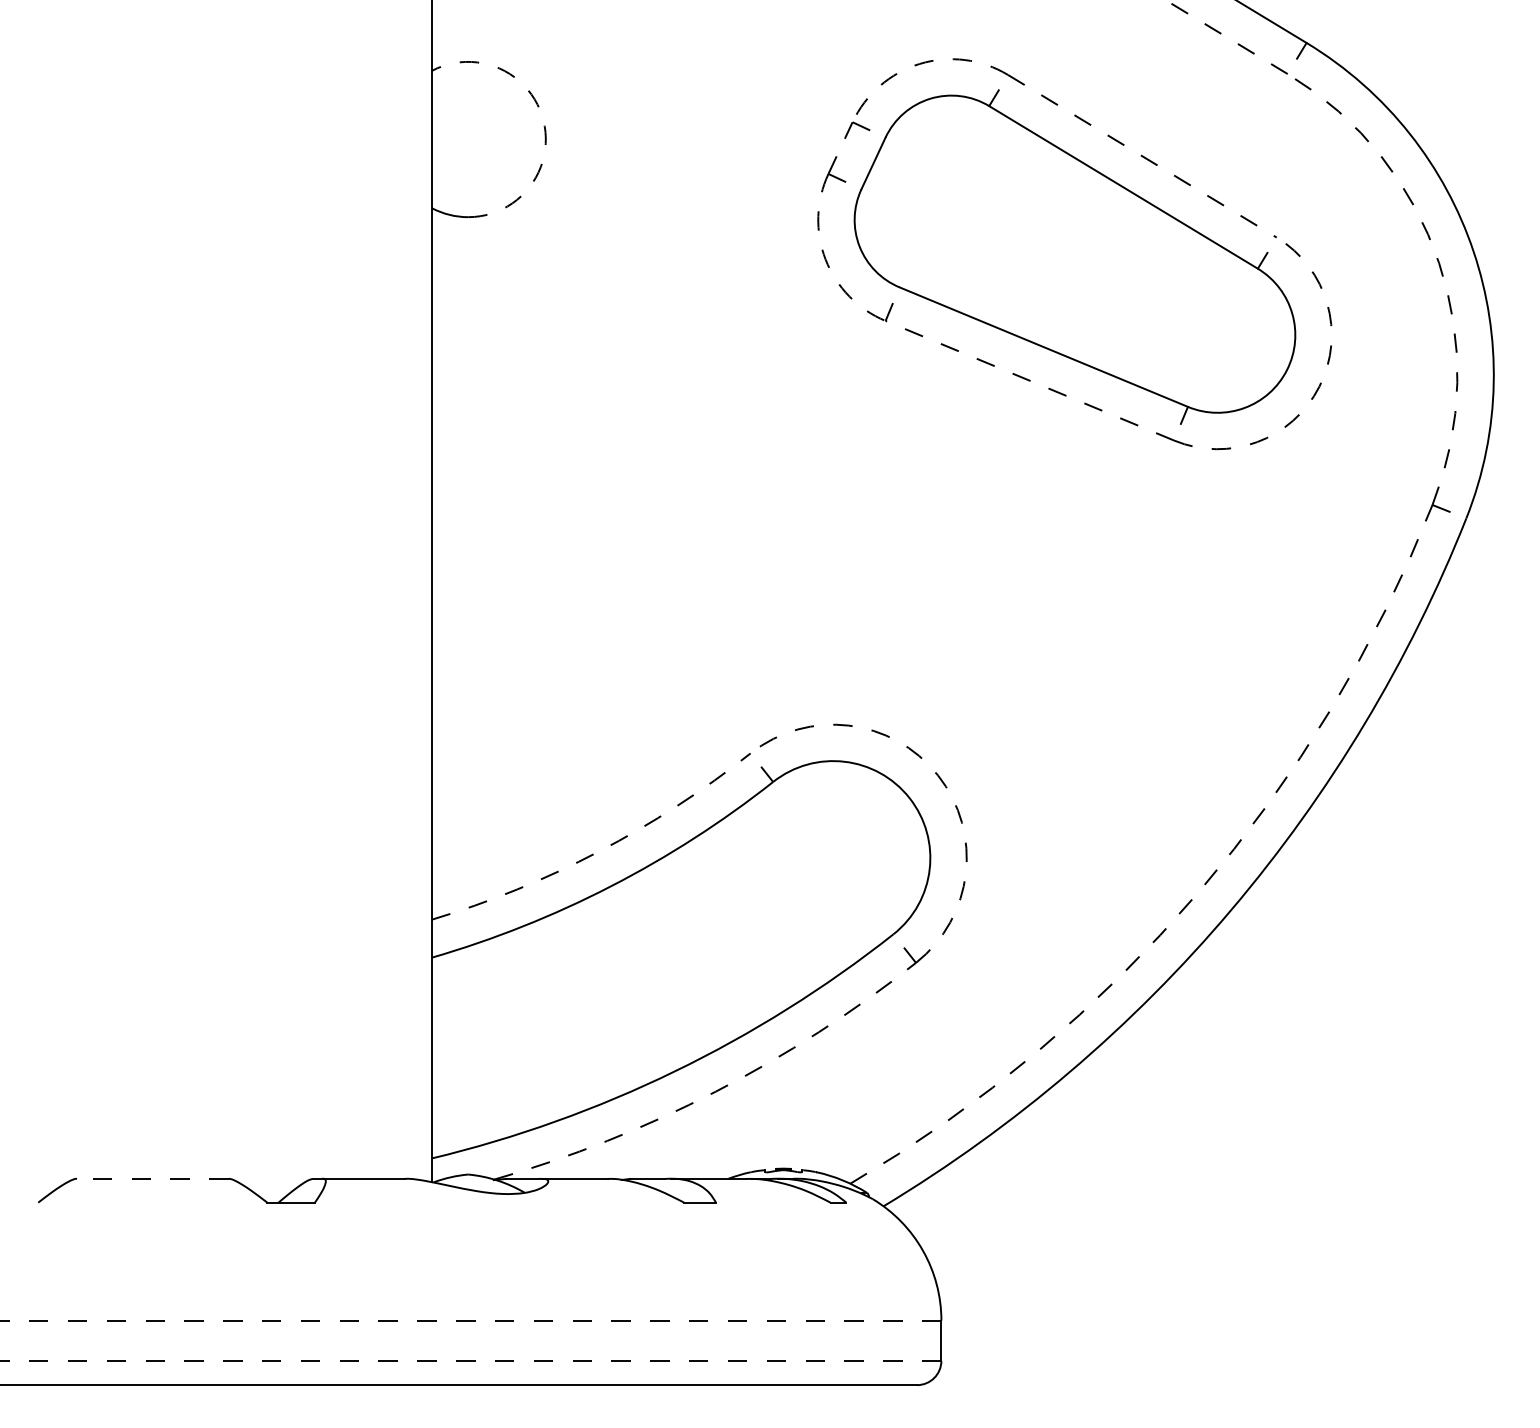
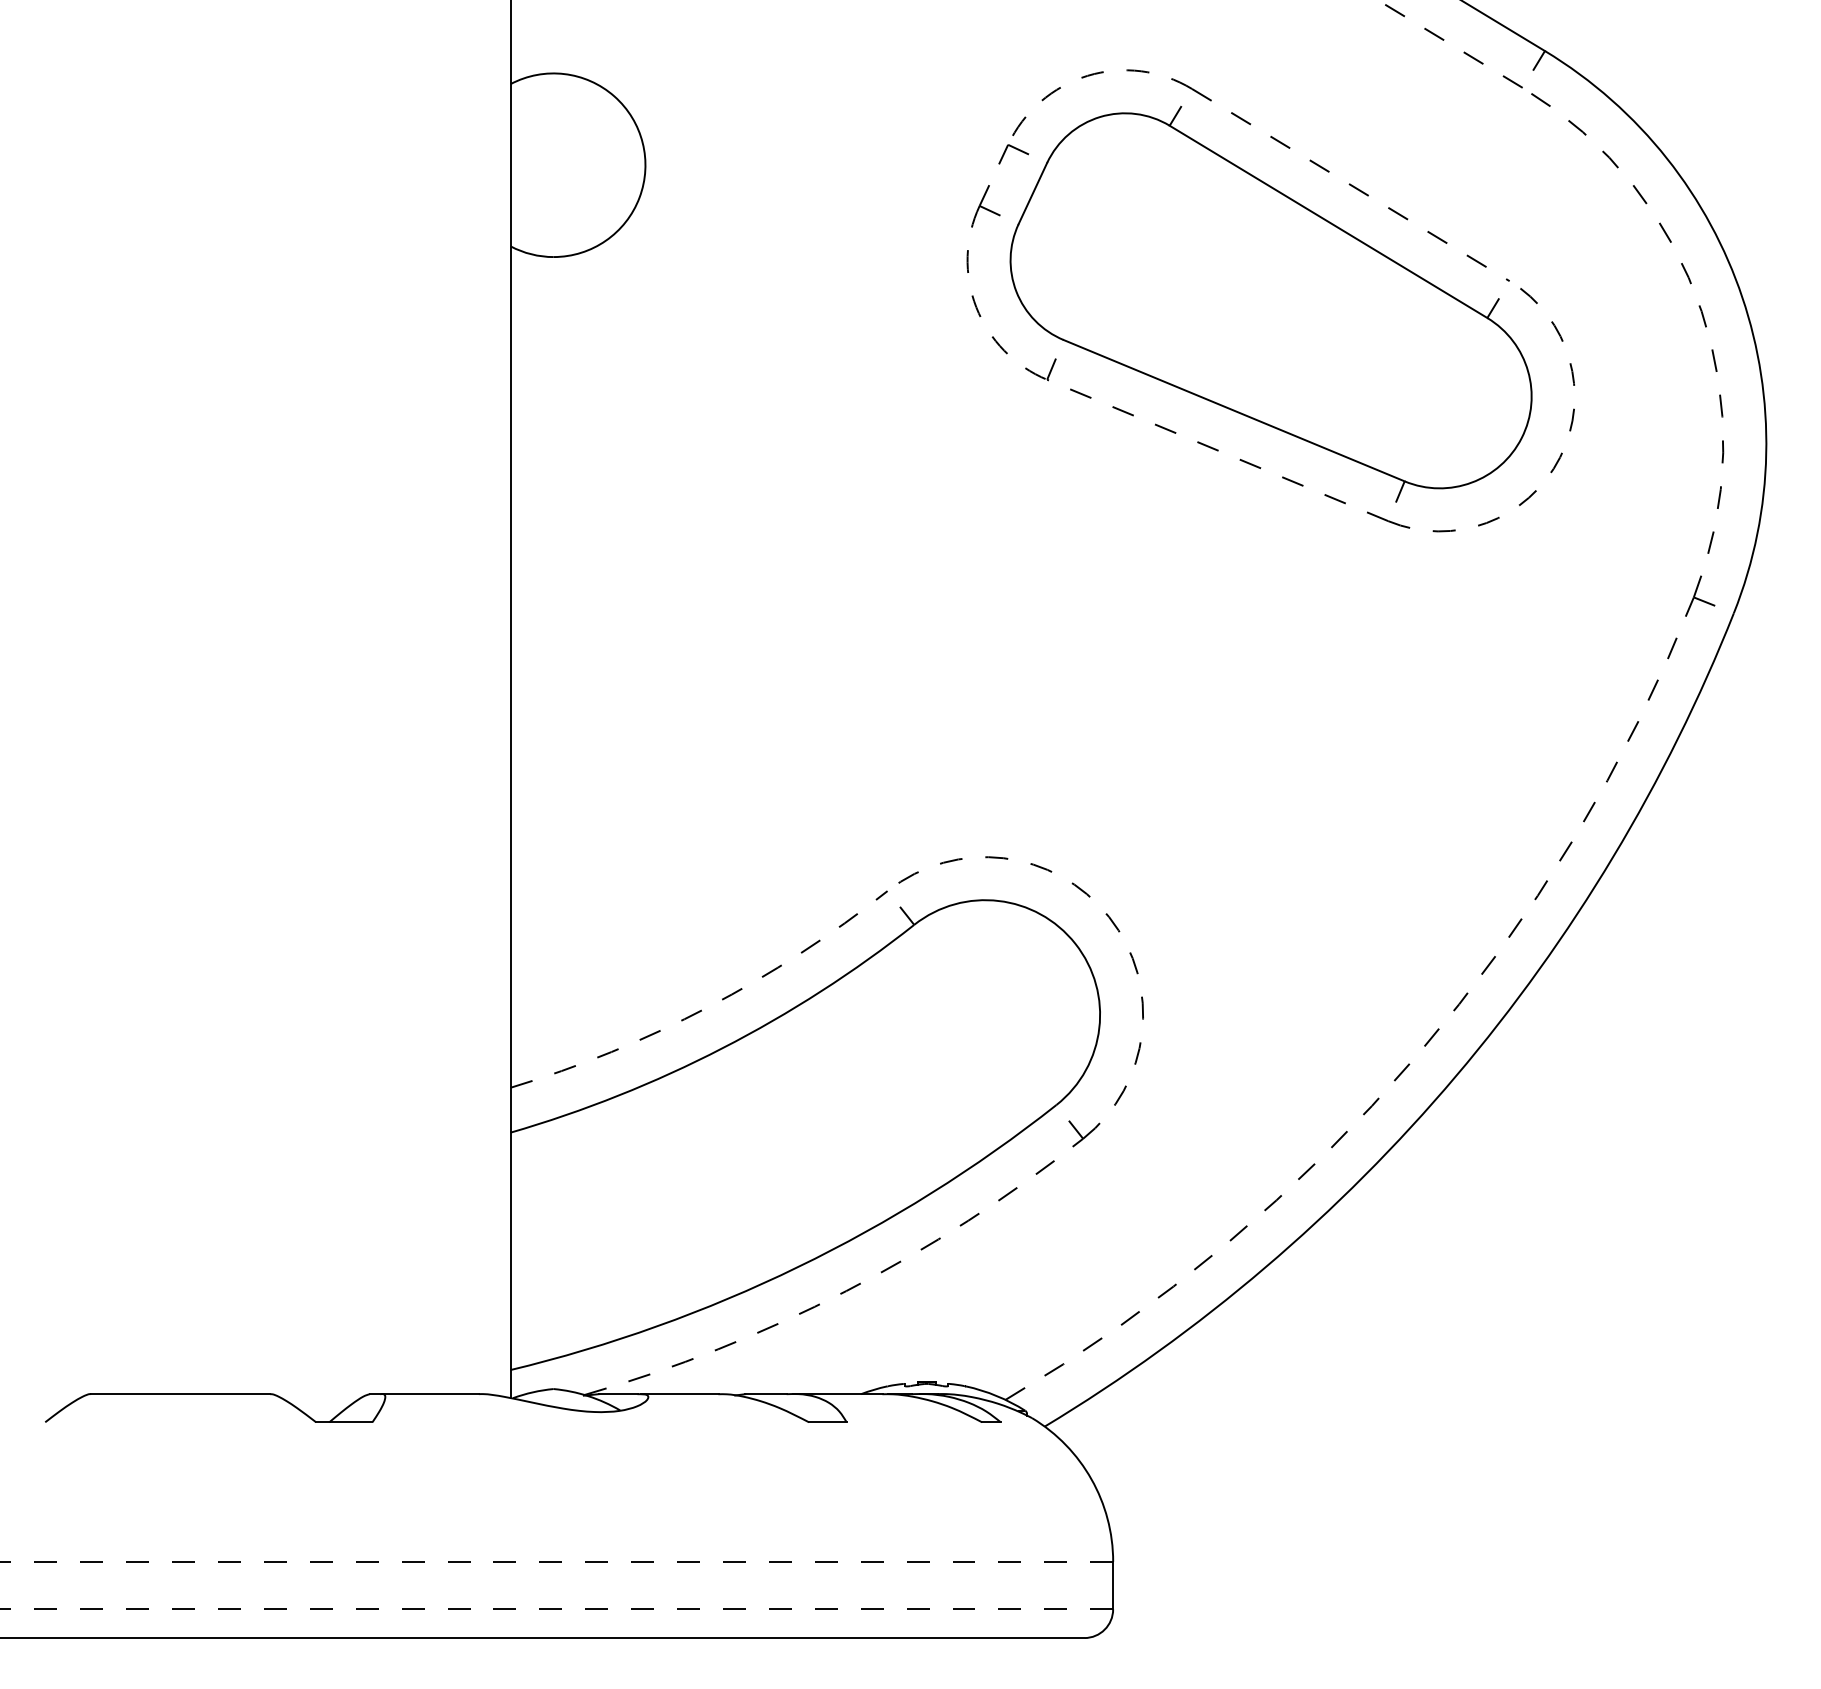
arc: (543, 120) -> (642, 142), dashed -> solid
line: (152, 1178) -> (180, 1393), dashed -> solid

